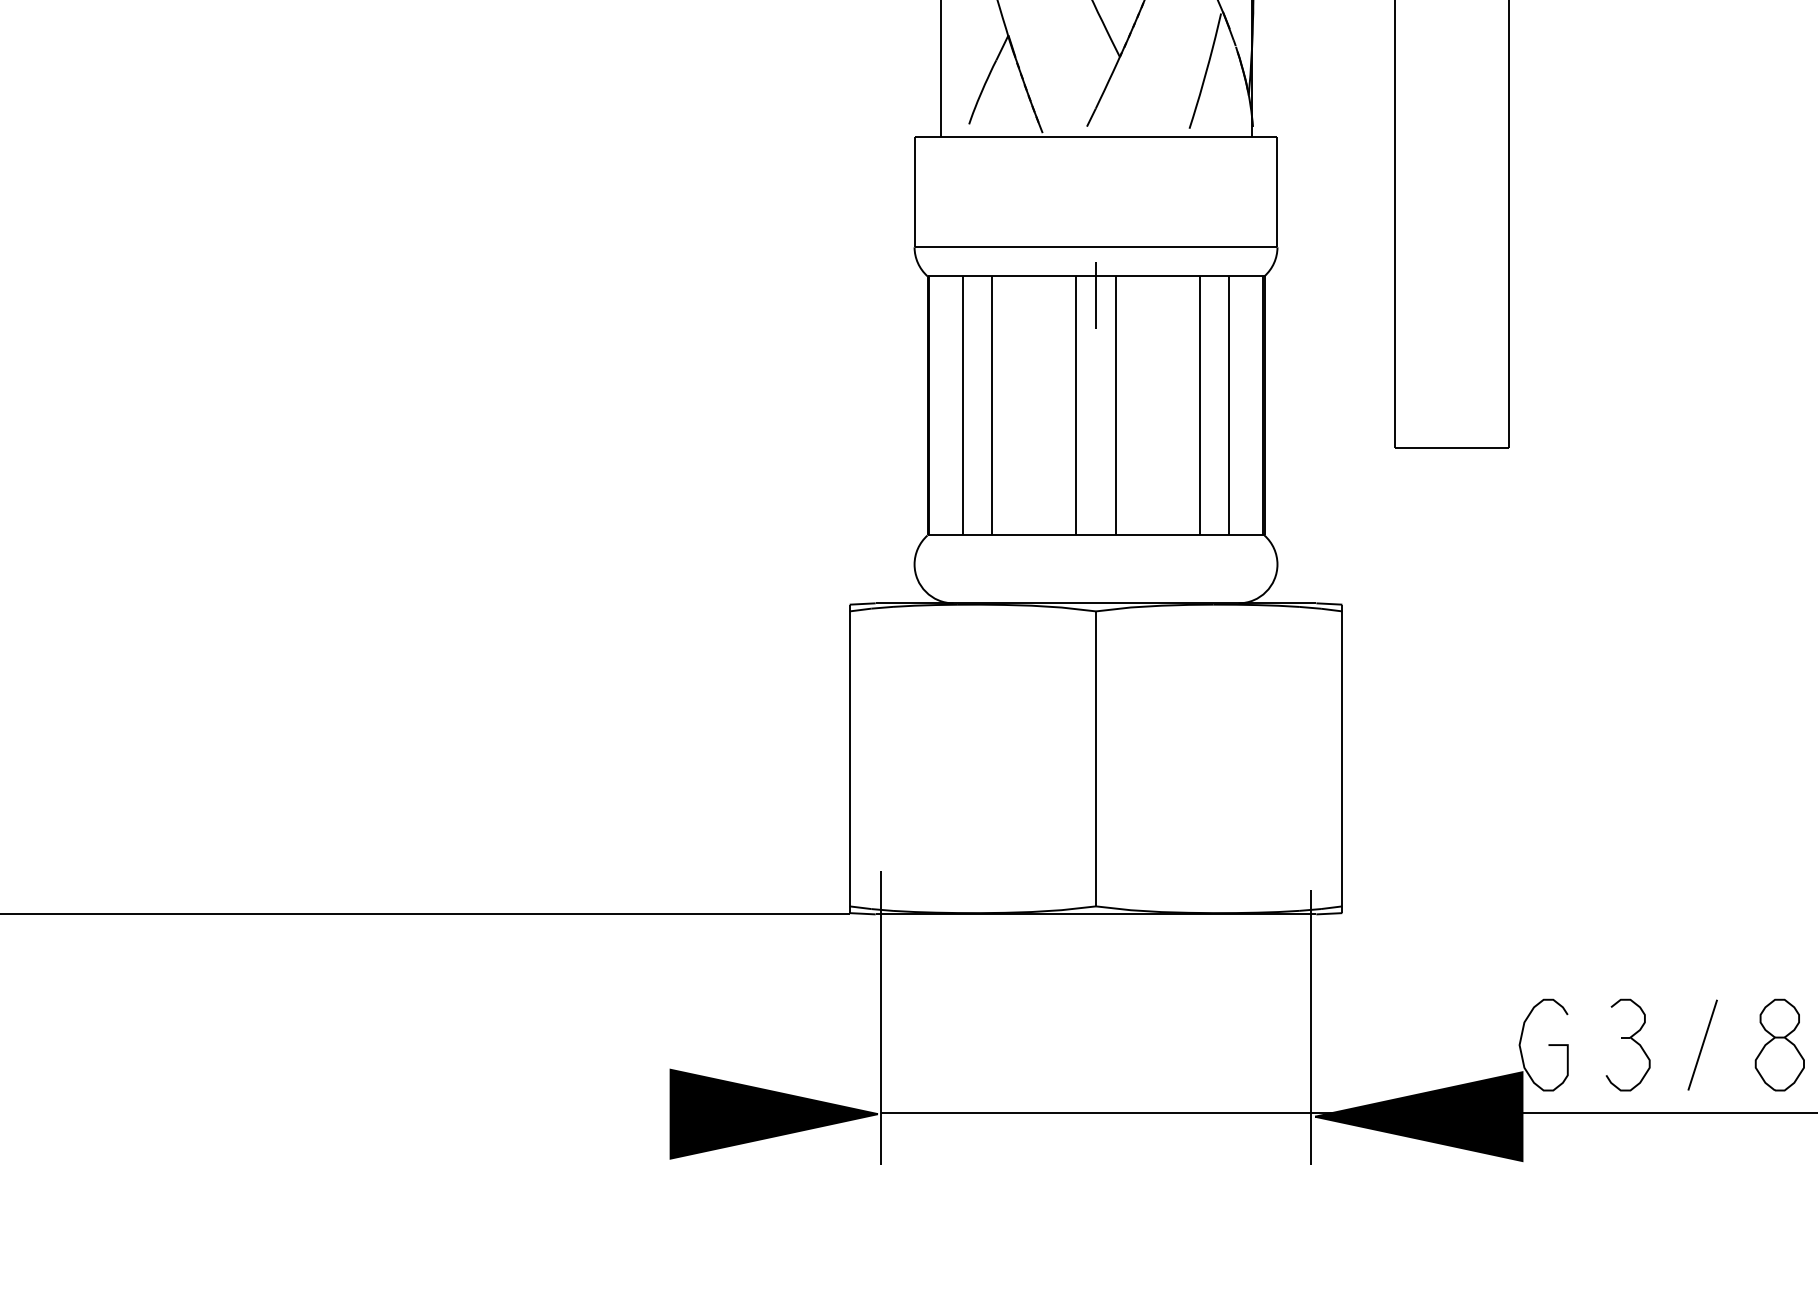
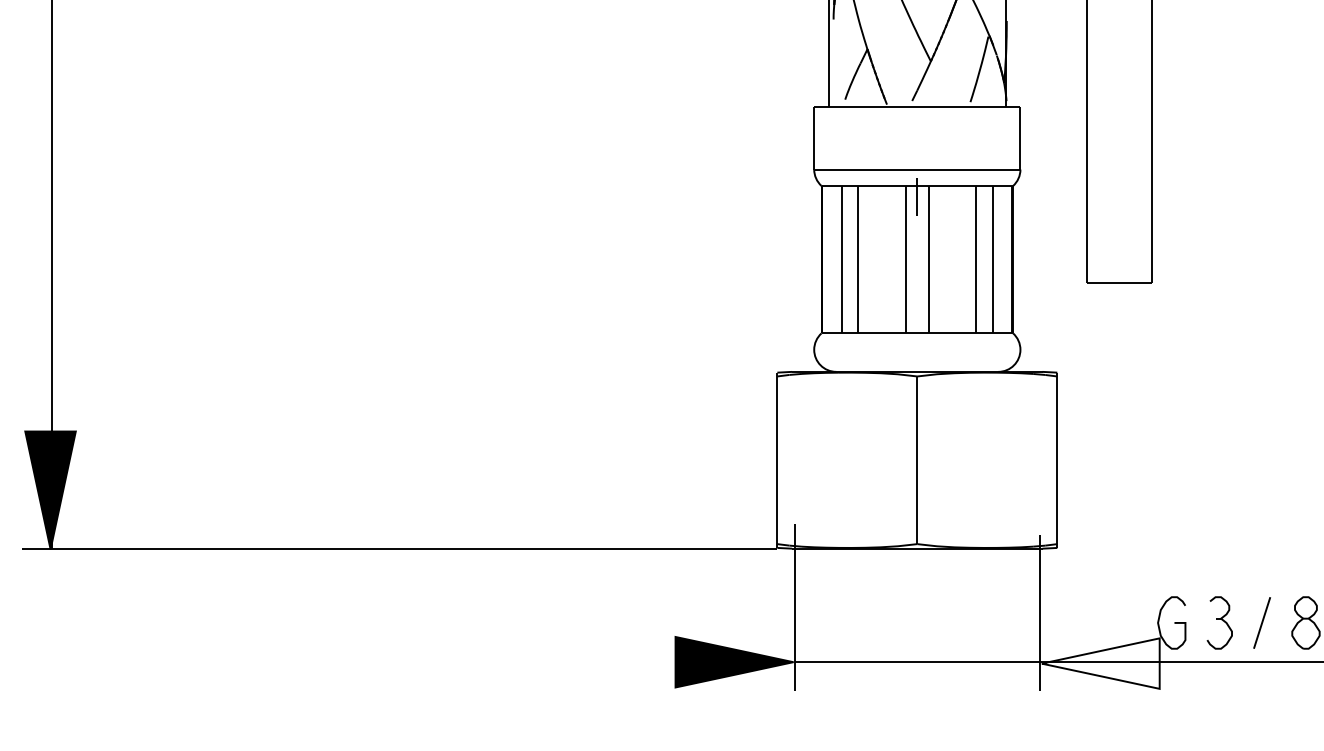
fill: (1418, 1116) -> (1100, 663), removed

